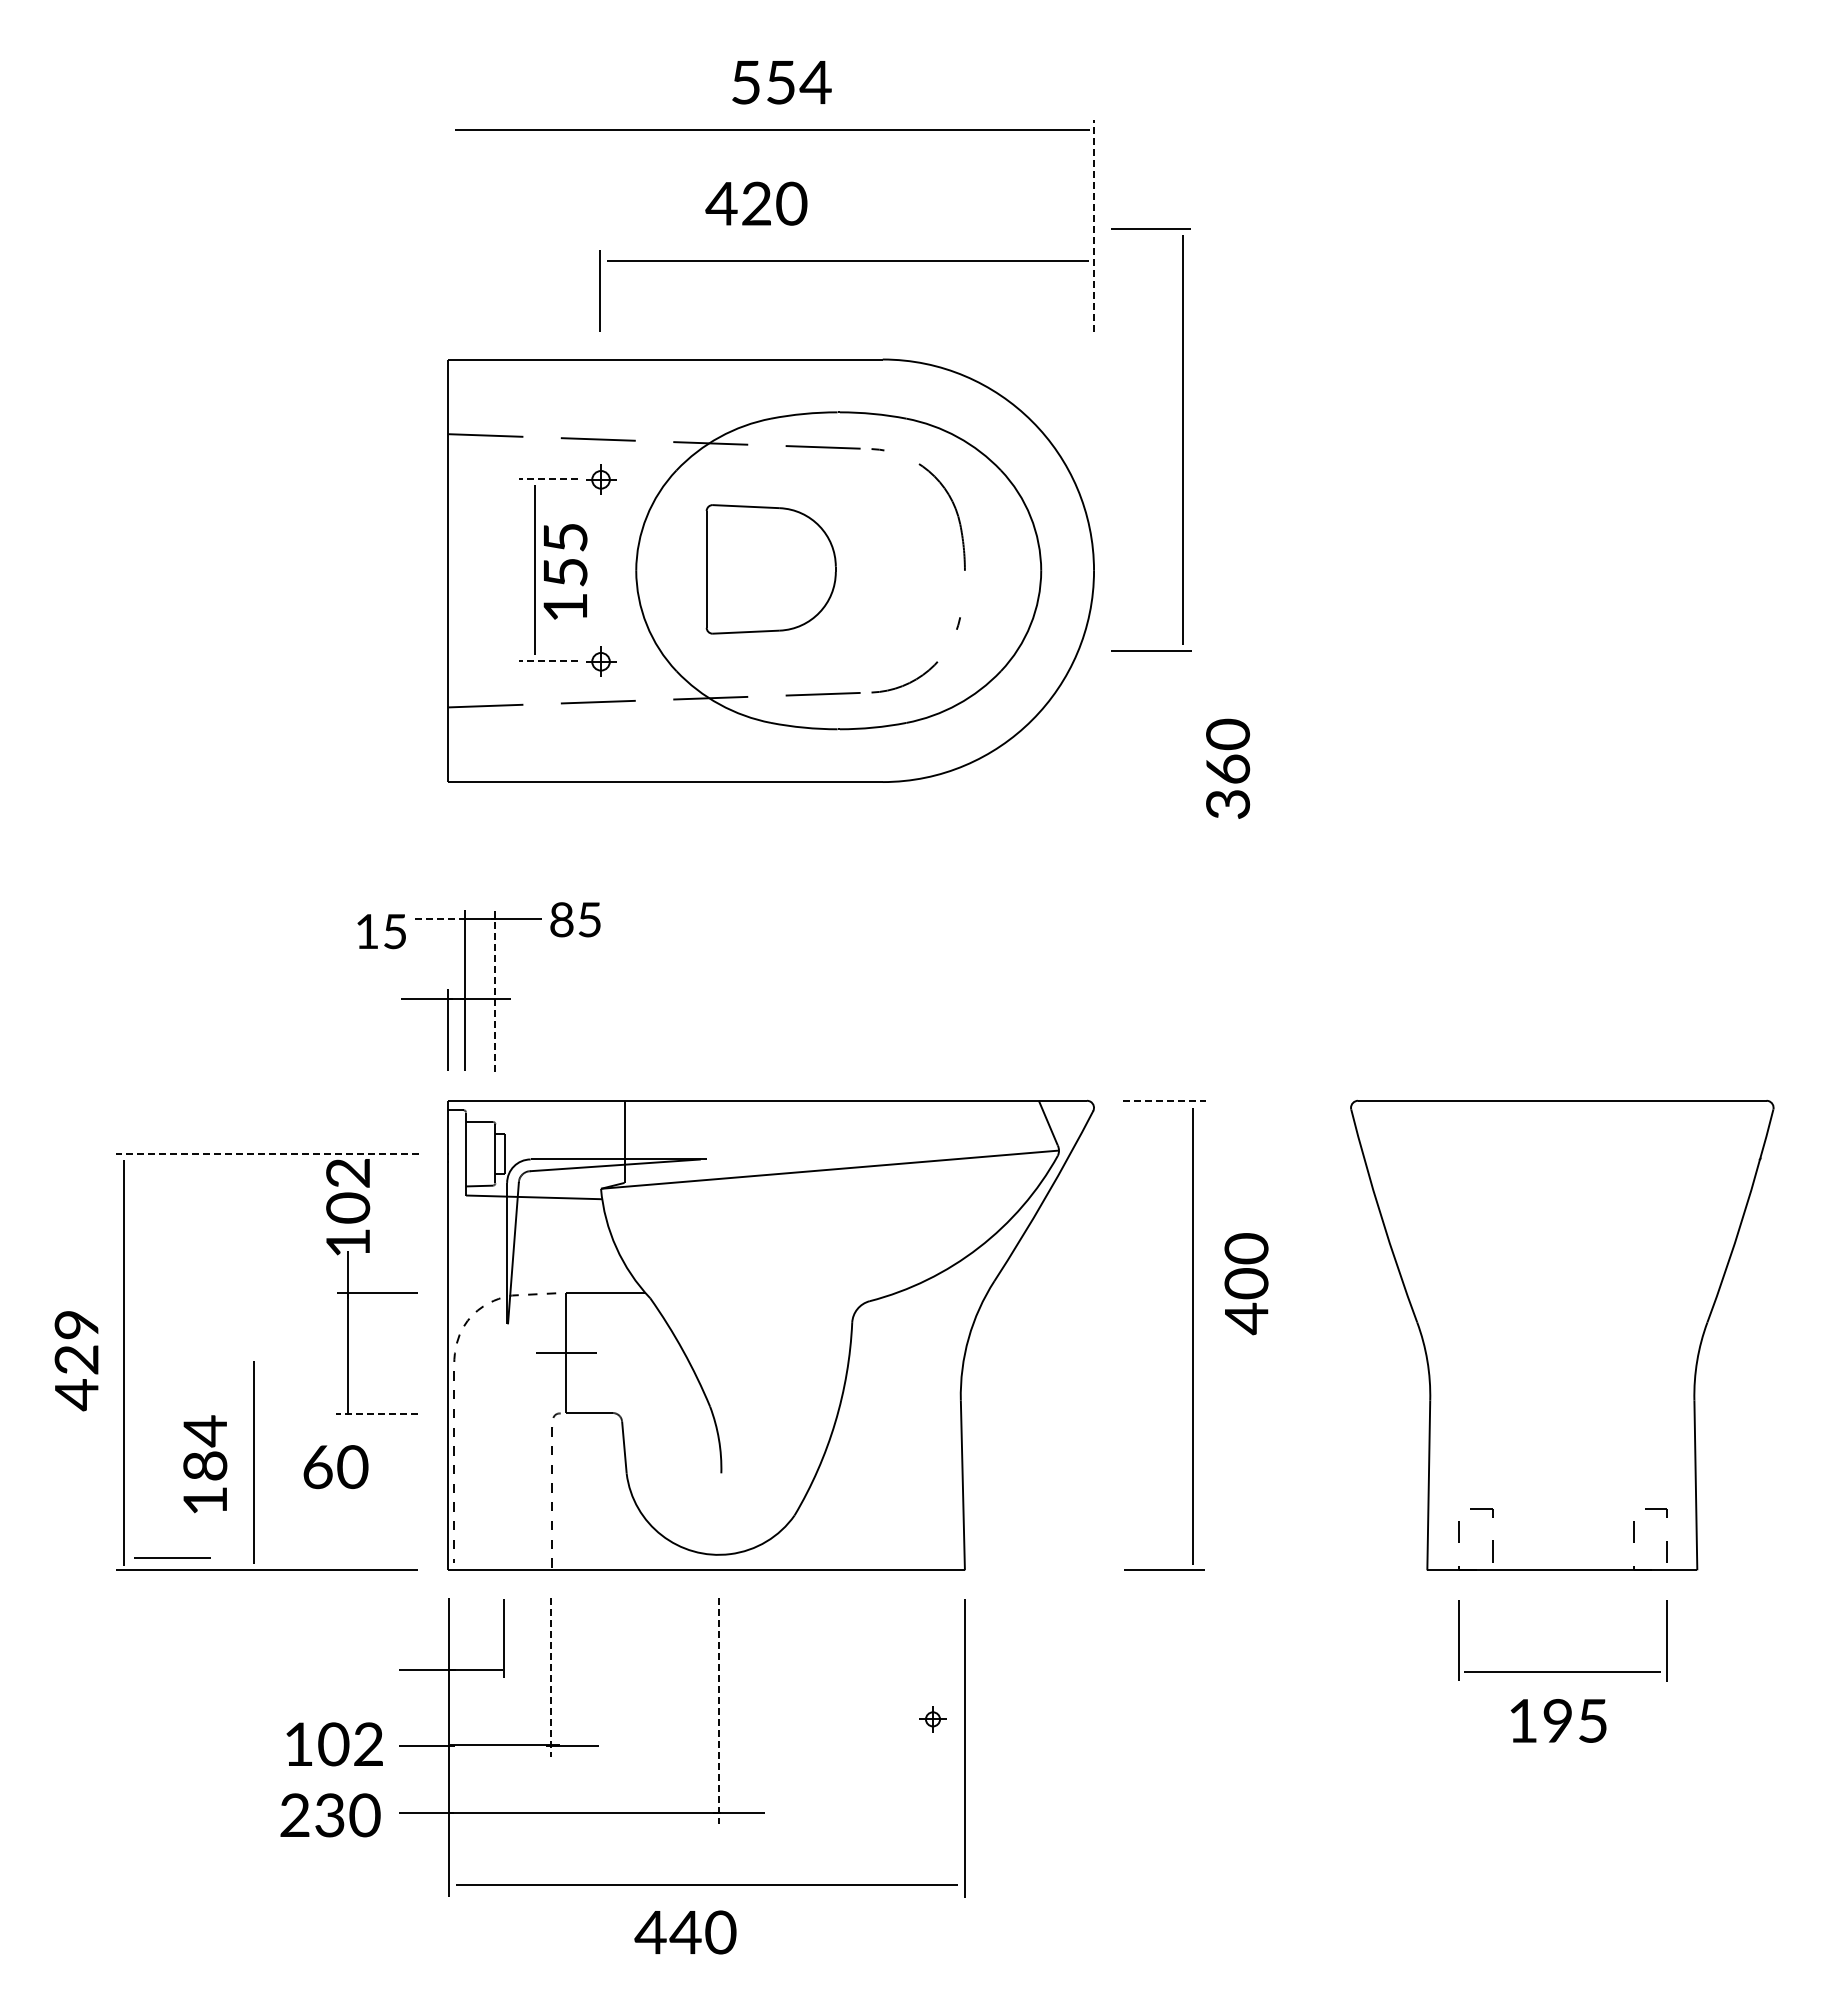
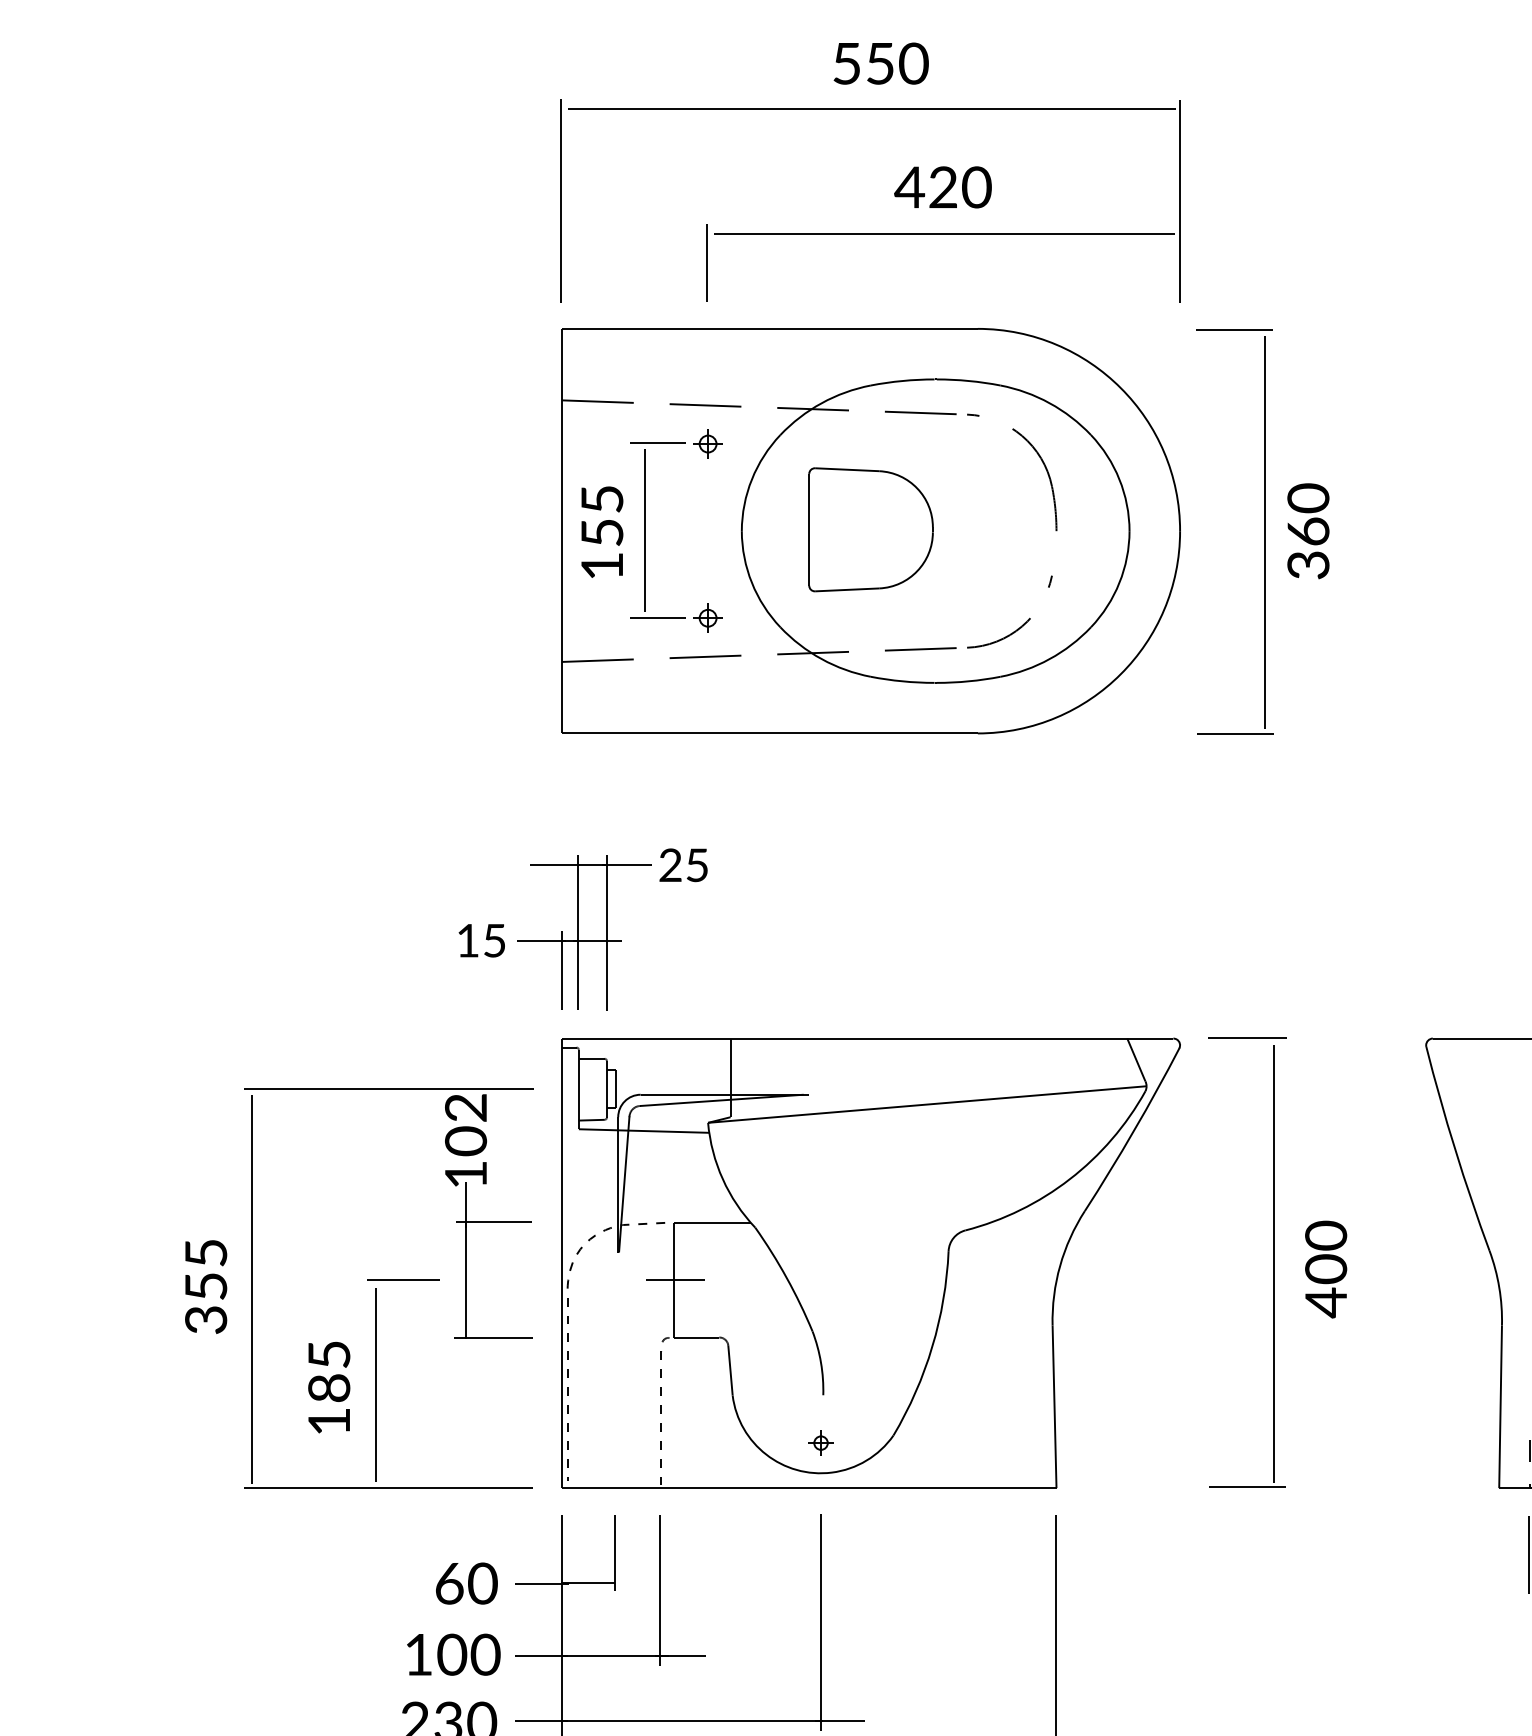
text: (815, 82) -> (913, 63), 554 -> 550
text: (756, 203) -> (943, 187), moved
line: (446, 225) -> (560, 200), added
line: (1093, 225) -> (1179, 200), dashed -> solid
part: (1182, 439) -> (1264, 531), moved
line: (547, 478) -> (656, 442), dashed -> solid
text: (565, 571) -> (602, 531), moved
line: (548, 661) -> (657, 617), dashed -> solid
text: (1228, 768) -> (1308, 530), moved
line: (441, 919) -> (555, 865), dashed -> solid
text: (561, 920) -> (670, 865), 85 -> 25
text: (381, 931) -> (481, 940), moved
line: (495, 990) -> (607, 932), dashed -> solid
line: (1165, 1100) -> (1248, 1038), dashed -> solid
line: (266, 1153) -> (387, 1089), dashed -> solid
text: (1246, 1284) -> (1326, 1269), moved
text: (76, 1361) -> (205, 1288), 429 -> 355
line: (376, 1413) -> (493, 1337), dashed -> solid
text: (205, 1431) -> (329, 1355), 184 -> 185
text: (335, 1467) -> (466, 1584), moved
line: (172, 1557) -> (403, 1279), moved
line: (550, 1677) -> (659, 1590), dashed -> solid
line: (718, 1710) -> (820, 1622), dashed -> solid
part: (932, 1719) -> (820, 1443), moved
text: (368, 1744) -> (485, 1654), 102 -> 100

